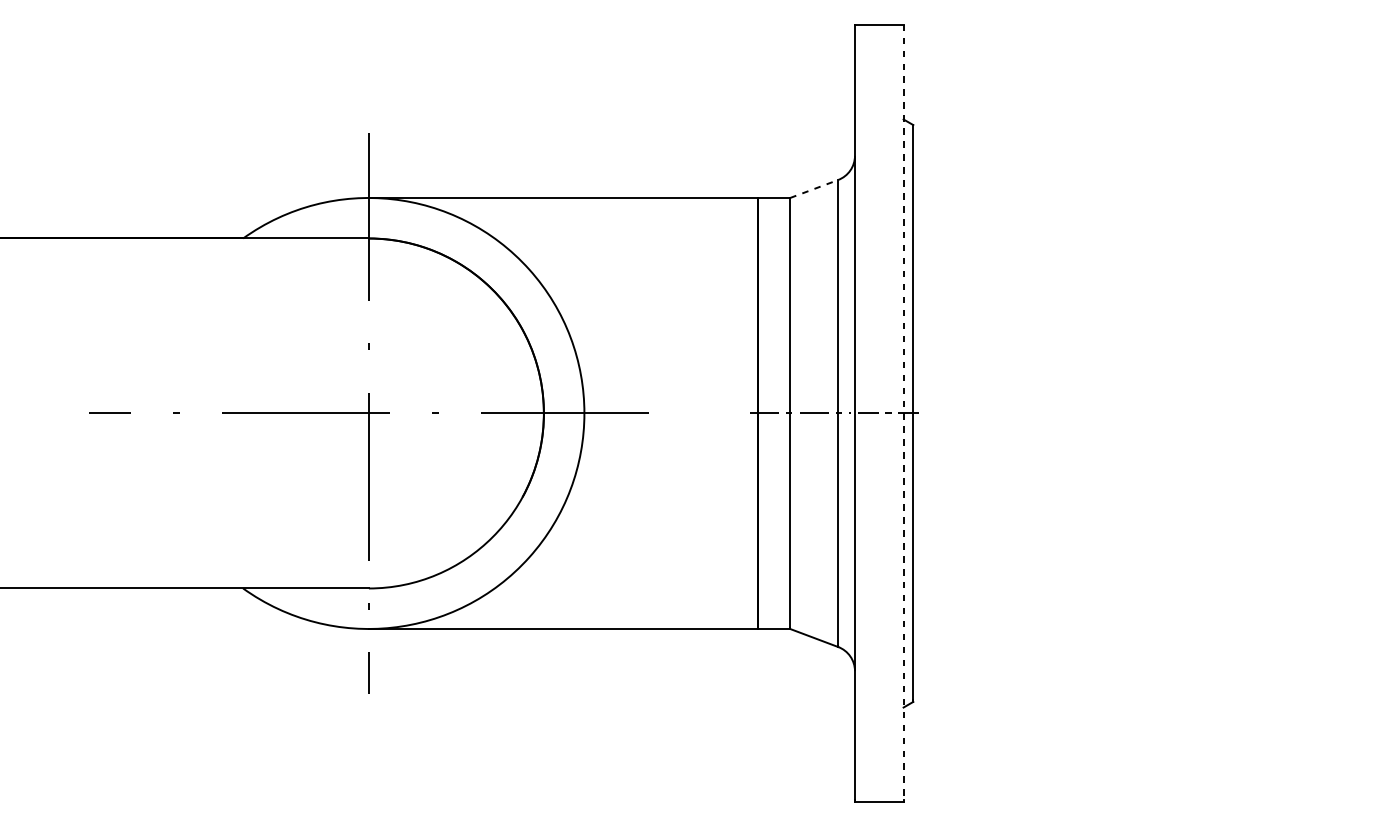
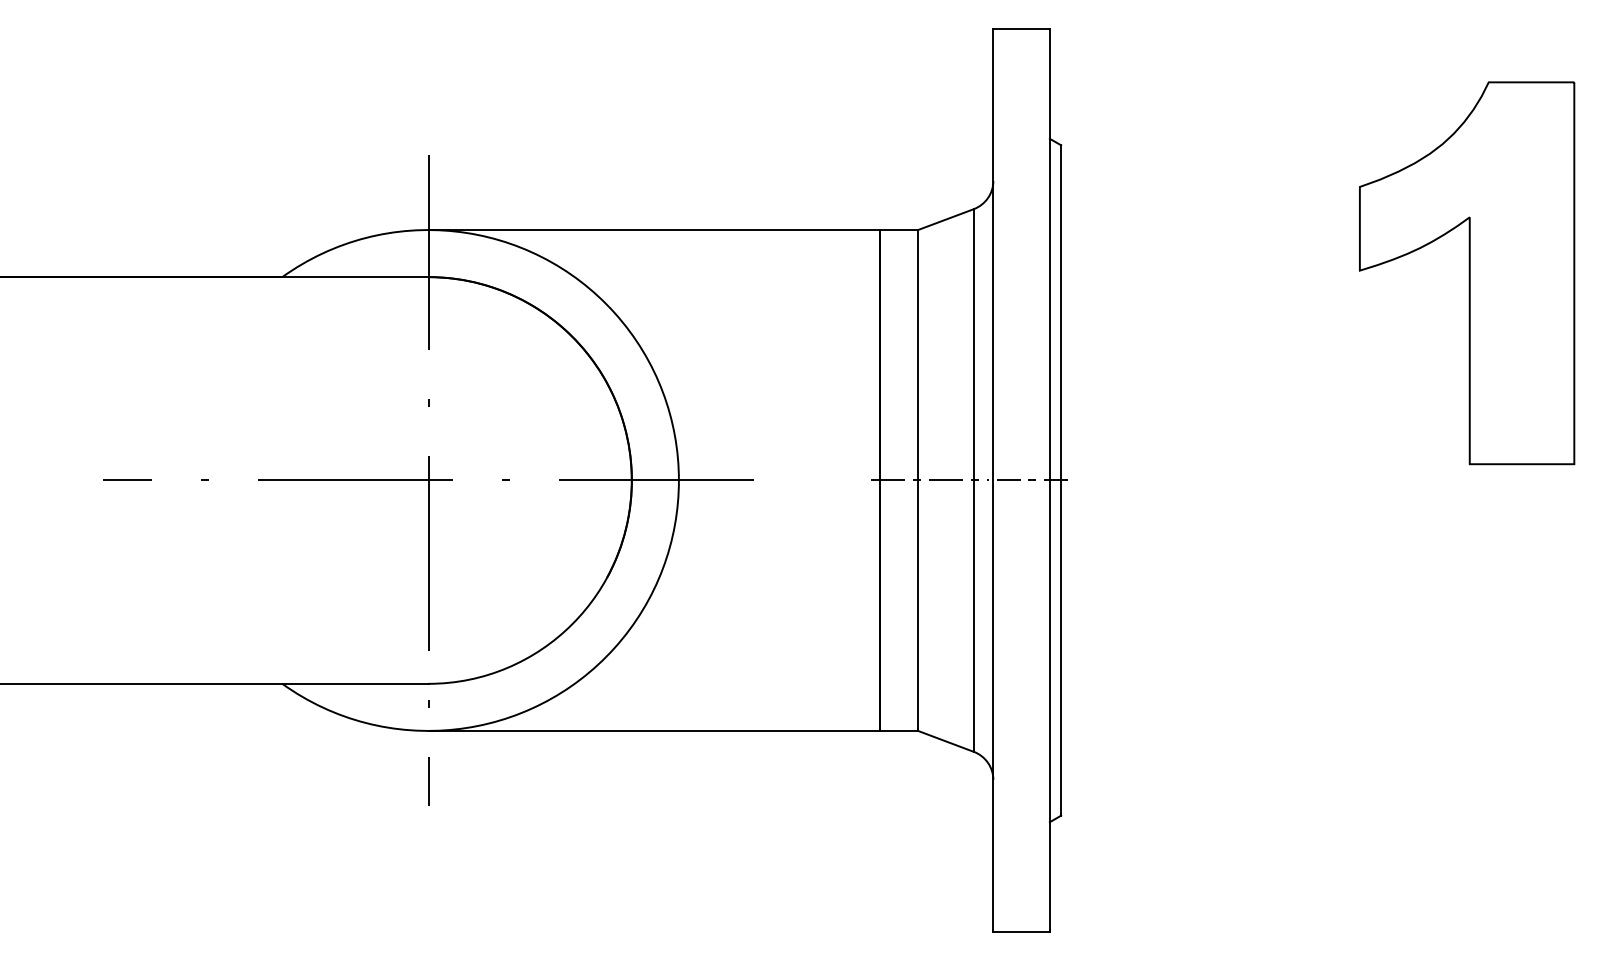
line: (813, 188) -> (945, 219), dashed -> solid
part: (1262, 235) -> (1467, 273), added
line: (903, 412) -> (1049, 479), dashed -> solid

